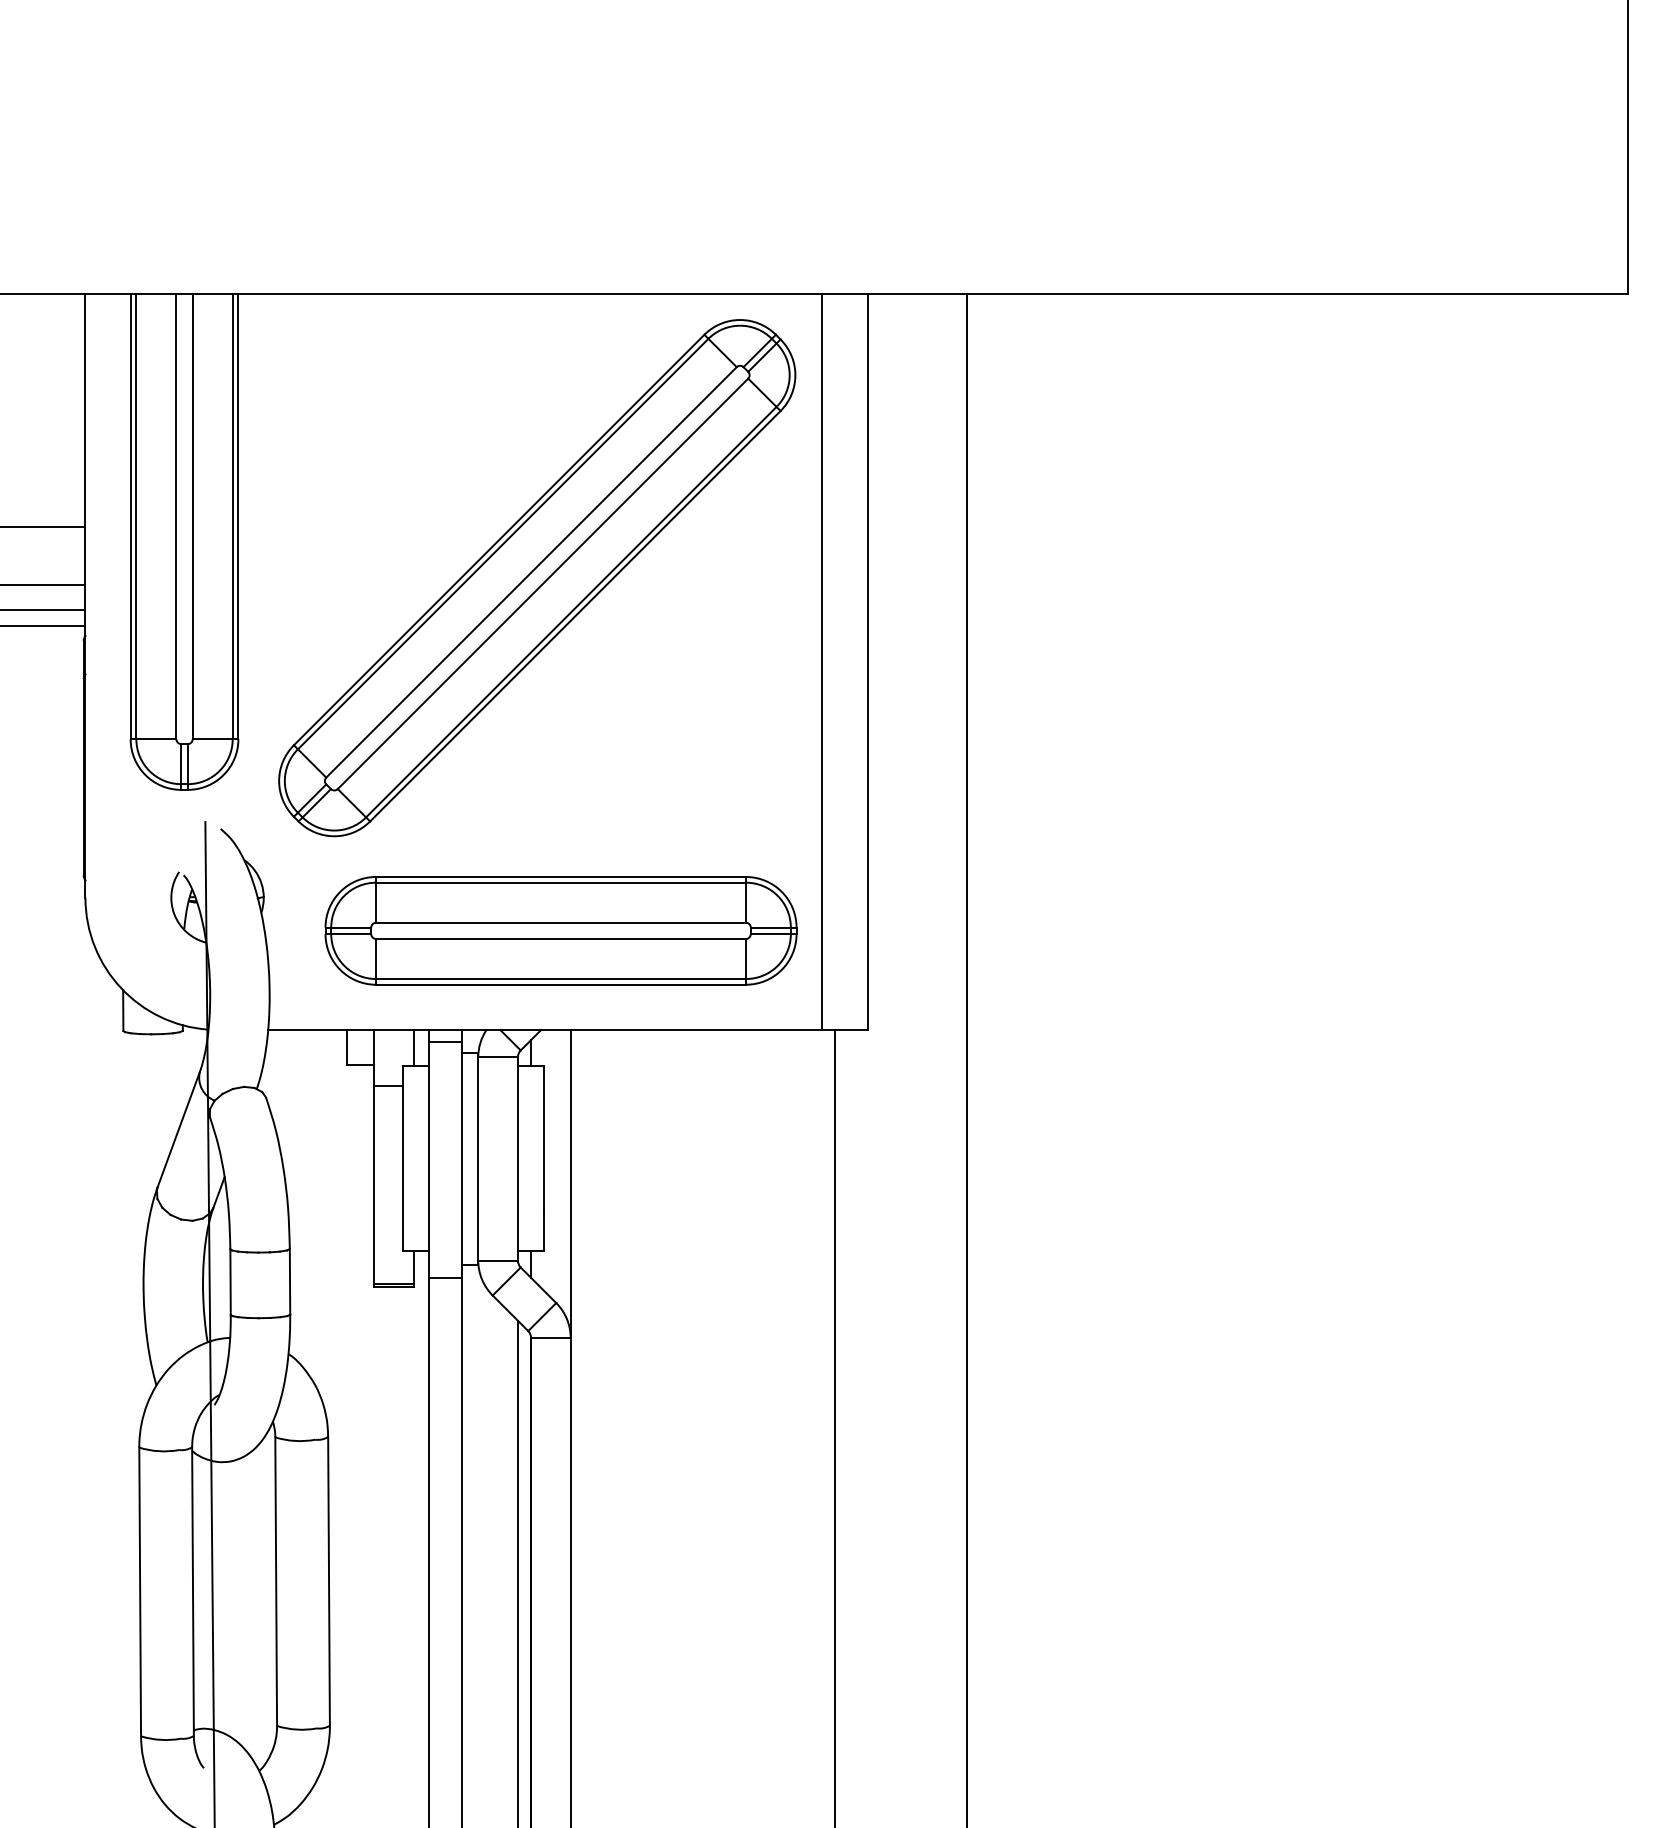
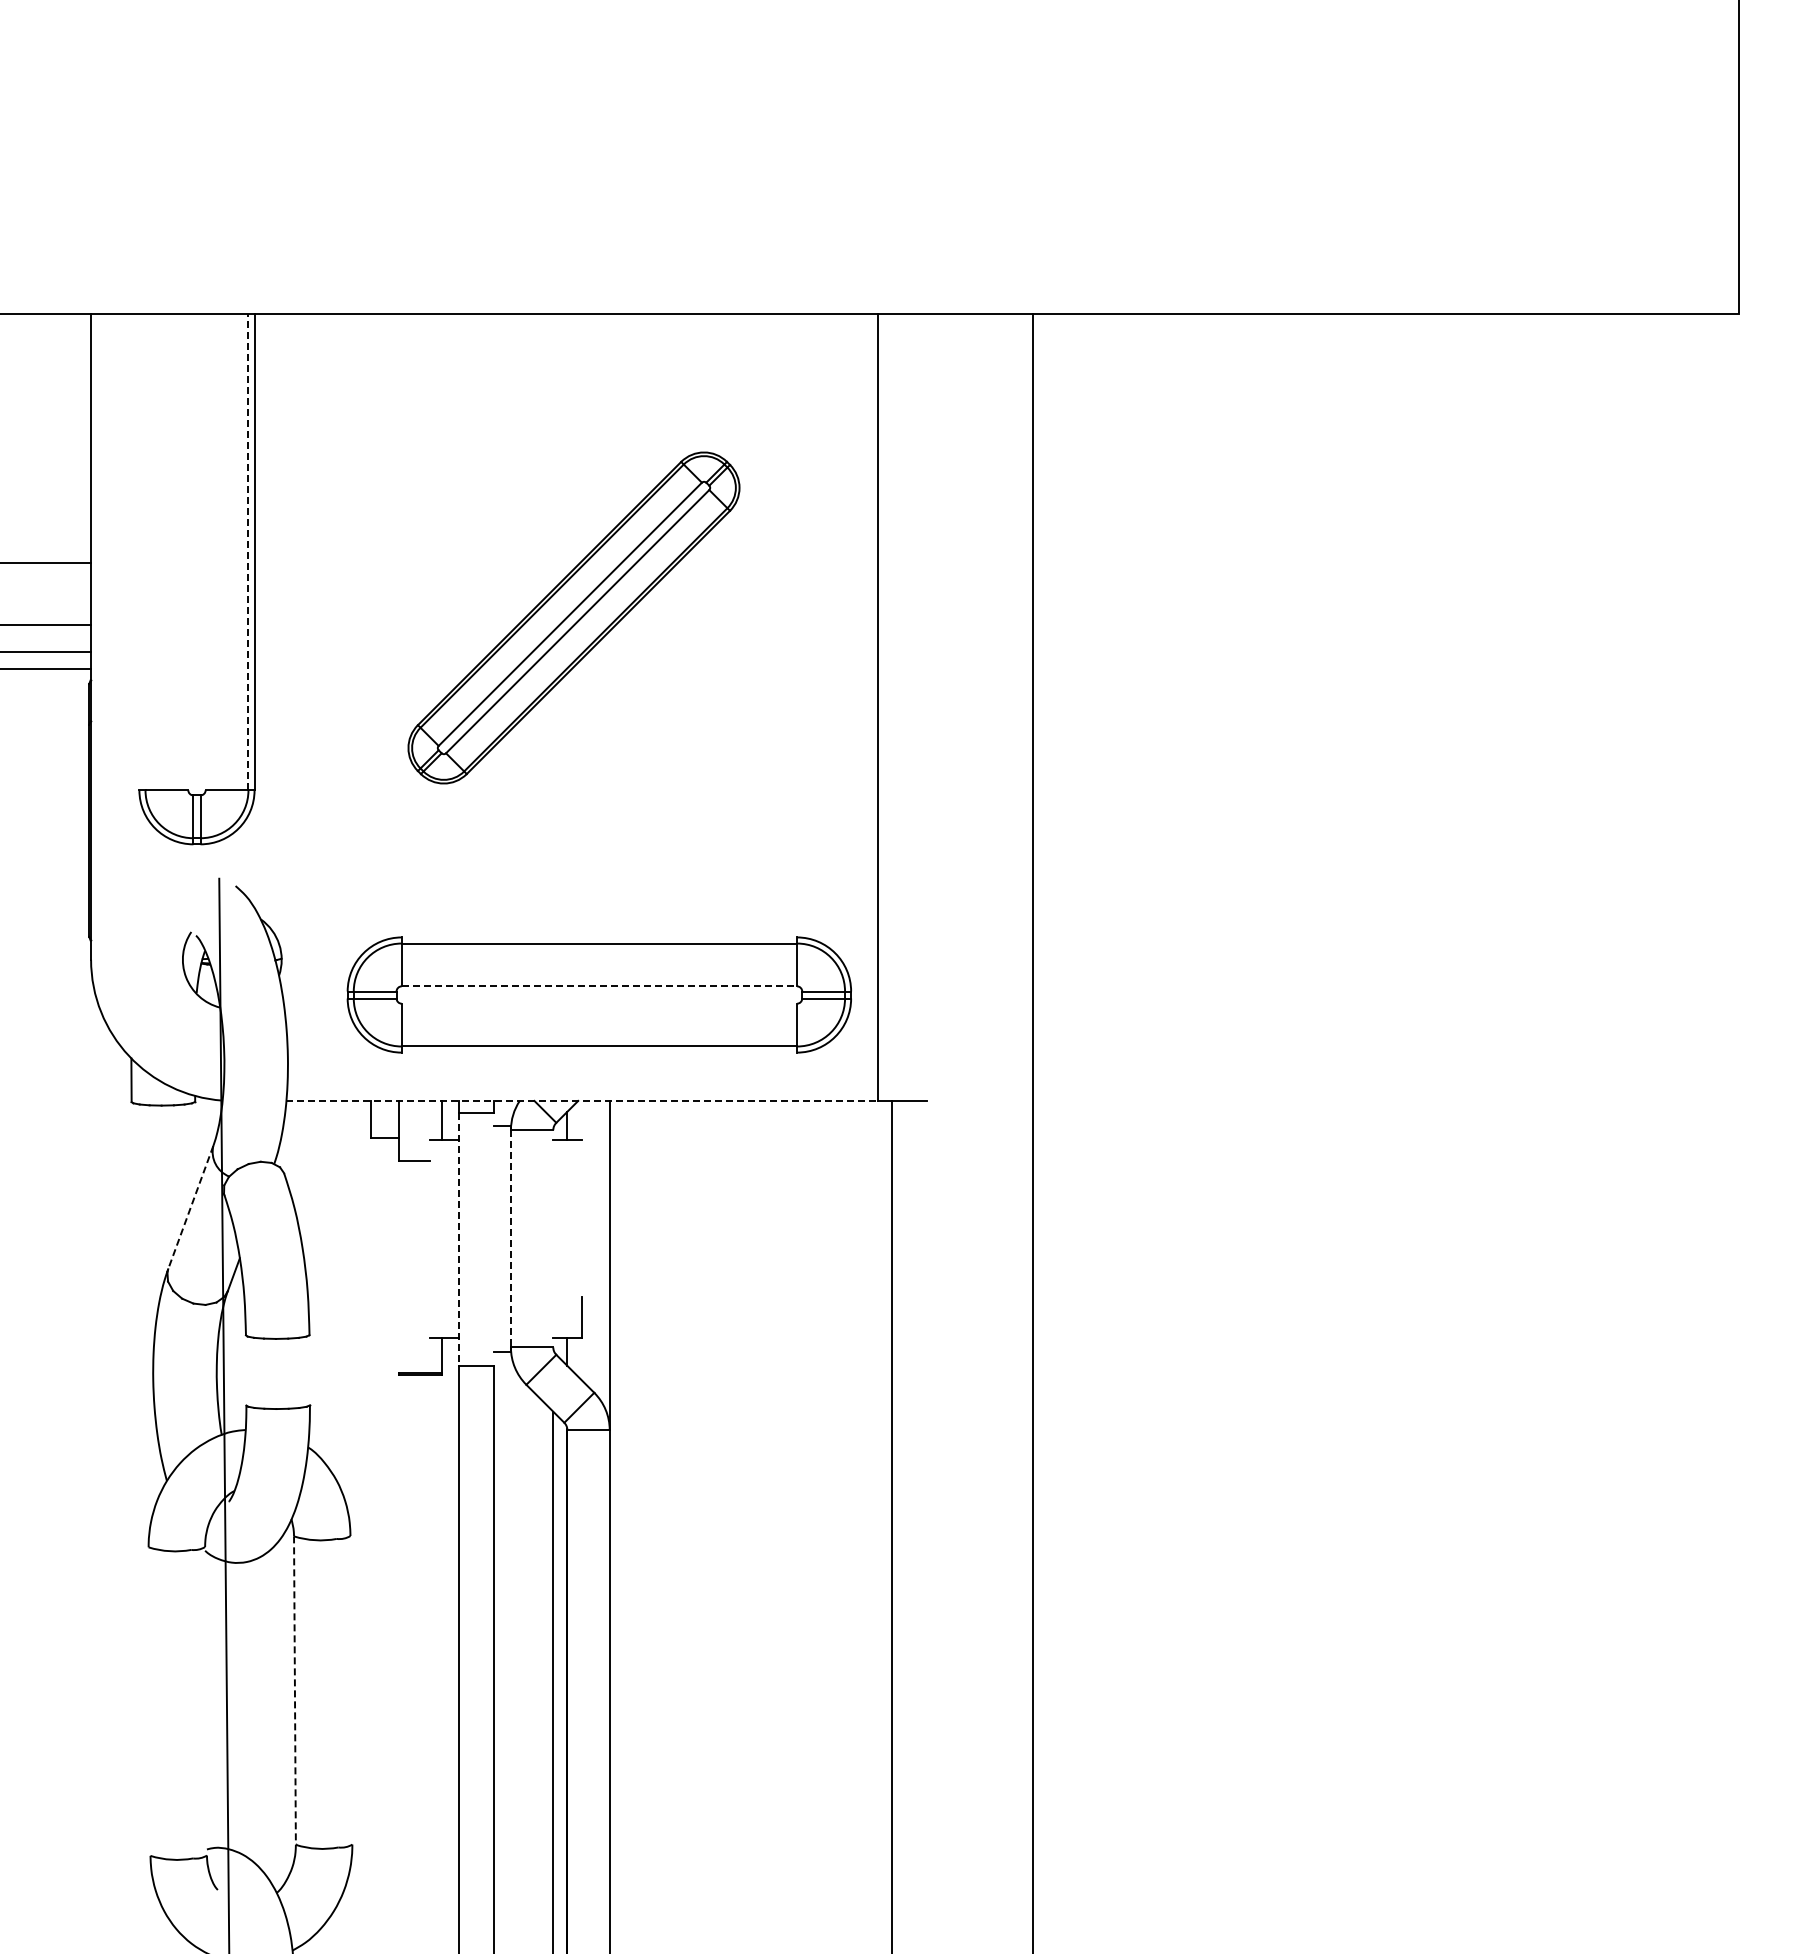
line: (130, 515) -> (139, 551), removed
line: (136, 515) -> (145, 551), removed
line: (176, 515) -> (188, 551), removed
line: (192, 515) -> (205, 551), removed
line: (232, 515) -> (248, 551), solid -> dashed
part: (536, 577) -> (573, 617), size x0.6
line: (868, 660) -> (927, 706), removed
line: (561, 877) -> (599, 937), removed
line: (561, 922) -> (599, 986), solid -> dashed
line: (561, 938) -> (599, 1003), removed
line: (561, 984) -> (599, 1052), removed
line: (545, 1029) -> (582, 1100), solid -> dashed
line: (178, 1129) -> (190, 1207), solid -> dashed
line: (544, 1139) -> (581, 1217), removed
line: (403, 1158) -> (430, 1238), removed
line: (477, 1158) -> (510, 1238), solid -> dashed
line: (518, 1158) -> (553, 1238), removed
line: (461, 1159) -> (493, 1239), removed
line: (429, 1160) -> (458, 1240), solid -> dashed
line: (374, 1184) -> (399, 1266), removed
line: (229, 1282) -> (245, 1370), removed
line: (289, 1282) -> (309, 1370), removed
line: (329, 1581) -> (351, 1690), removed
line: (275, 1582) -> (294, 1691), solid -> dashed
line: (140, 1591) -> (149, 1701), removed
line: (192, 1591) -> (205, 1701), removed

